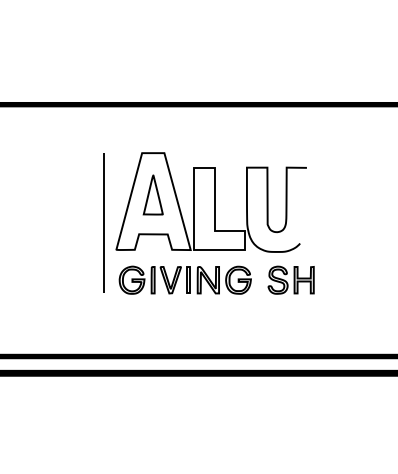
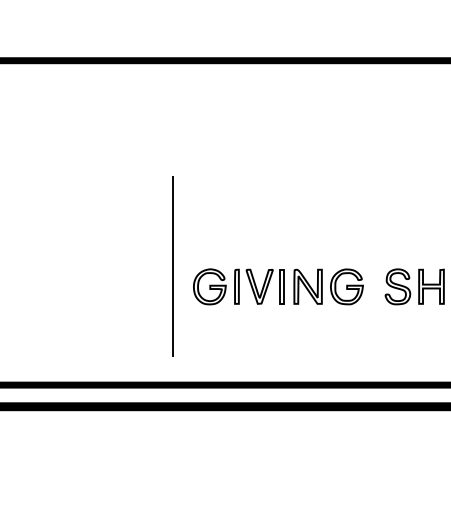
part: (210, 202) -> (310, 186), removed
line: (103, 222) -> (173, 265), moved

